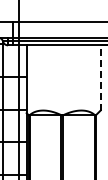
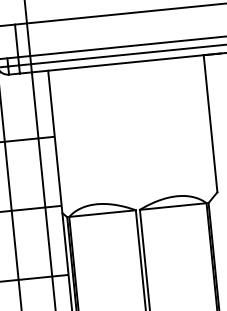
line: (100, 77) -> (210, 122), dashed -> solid

